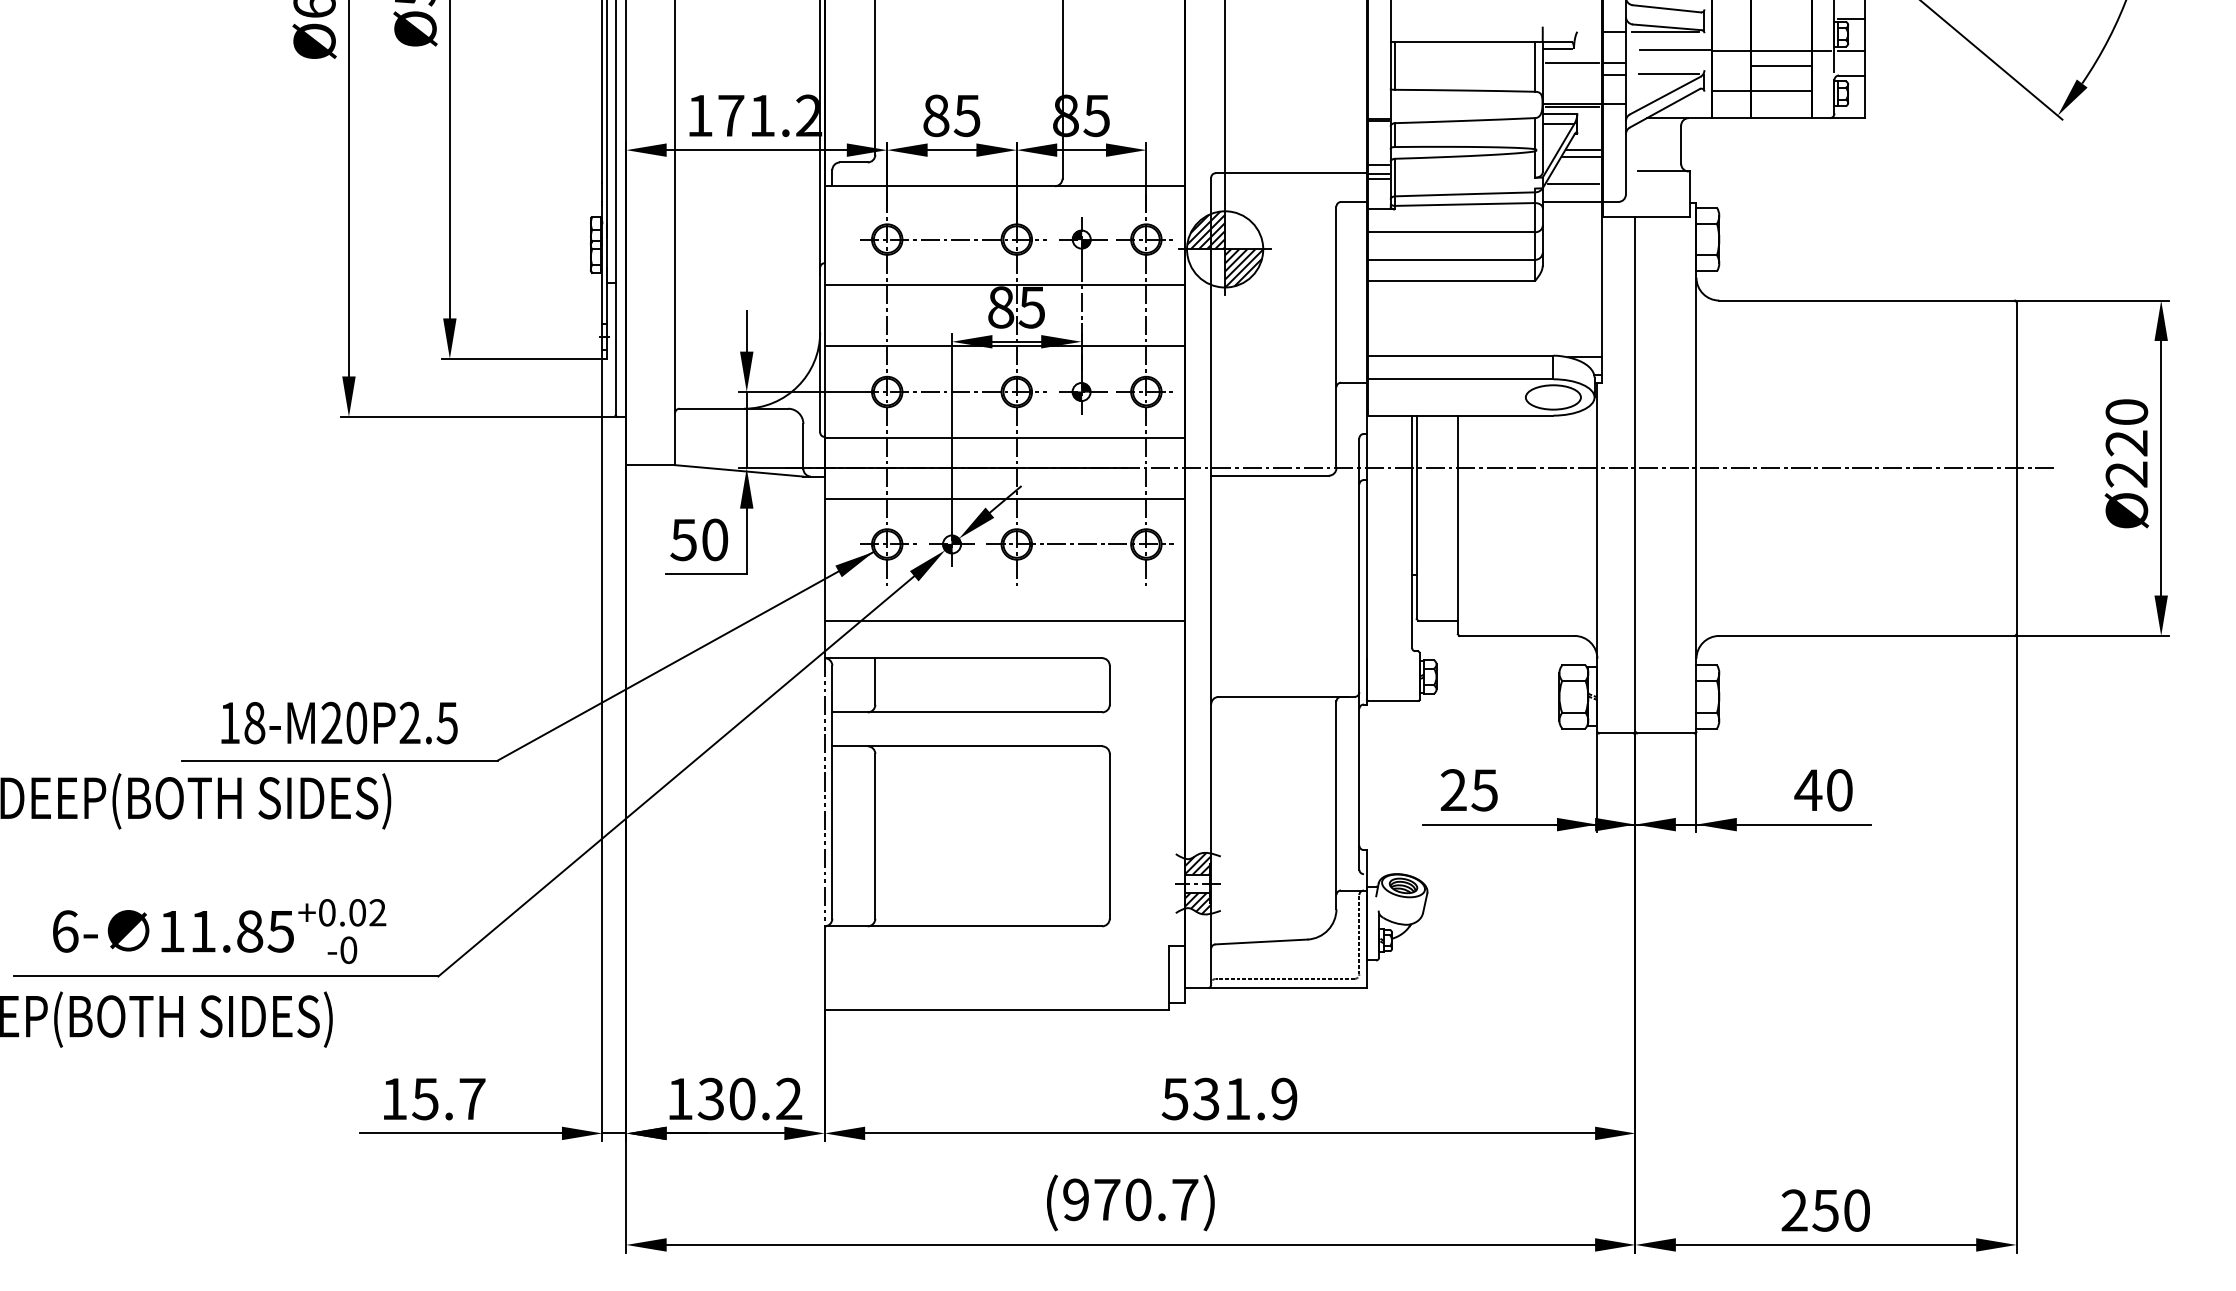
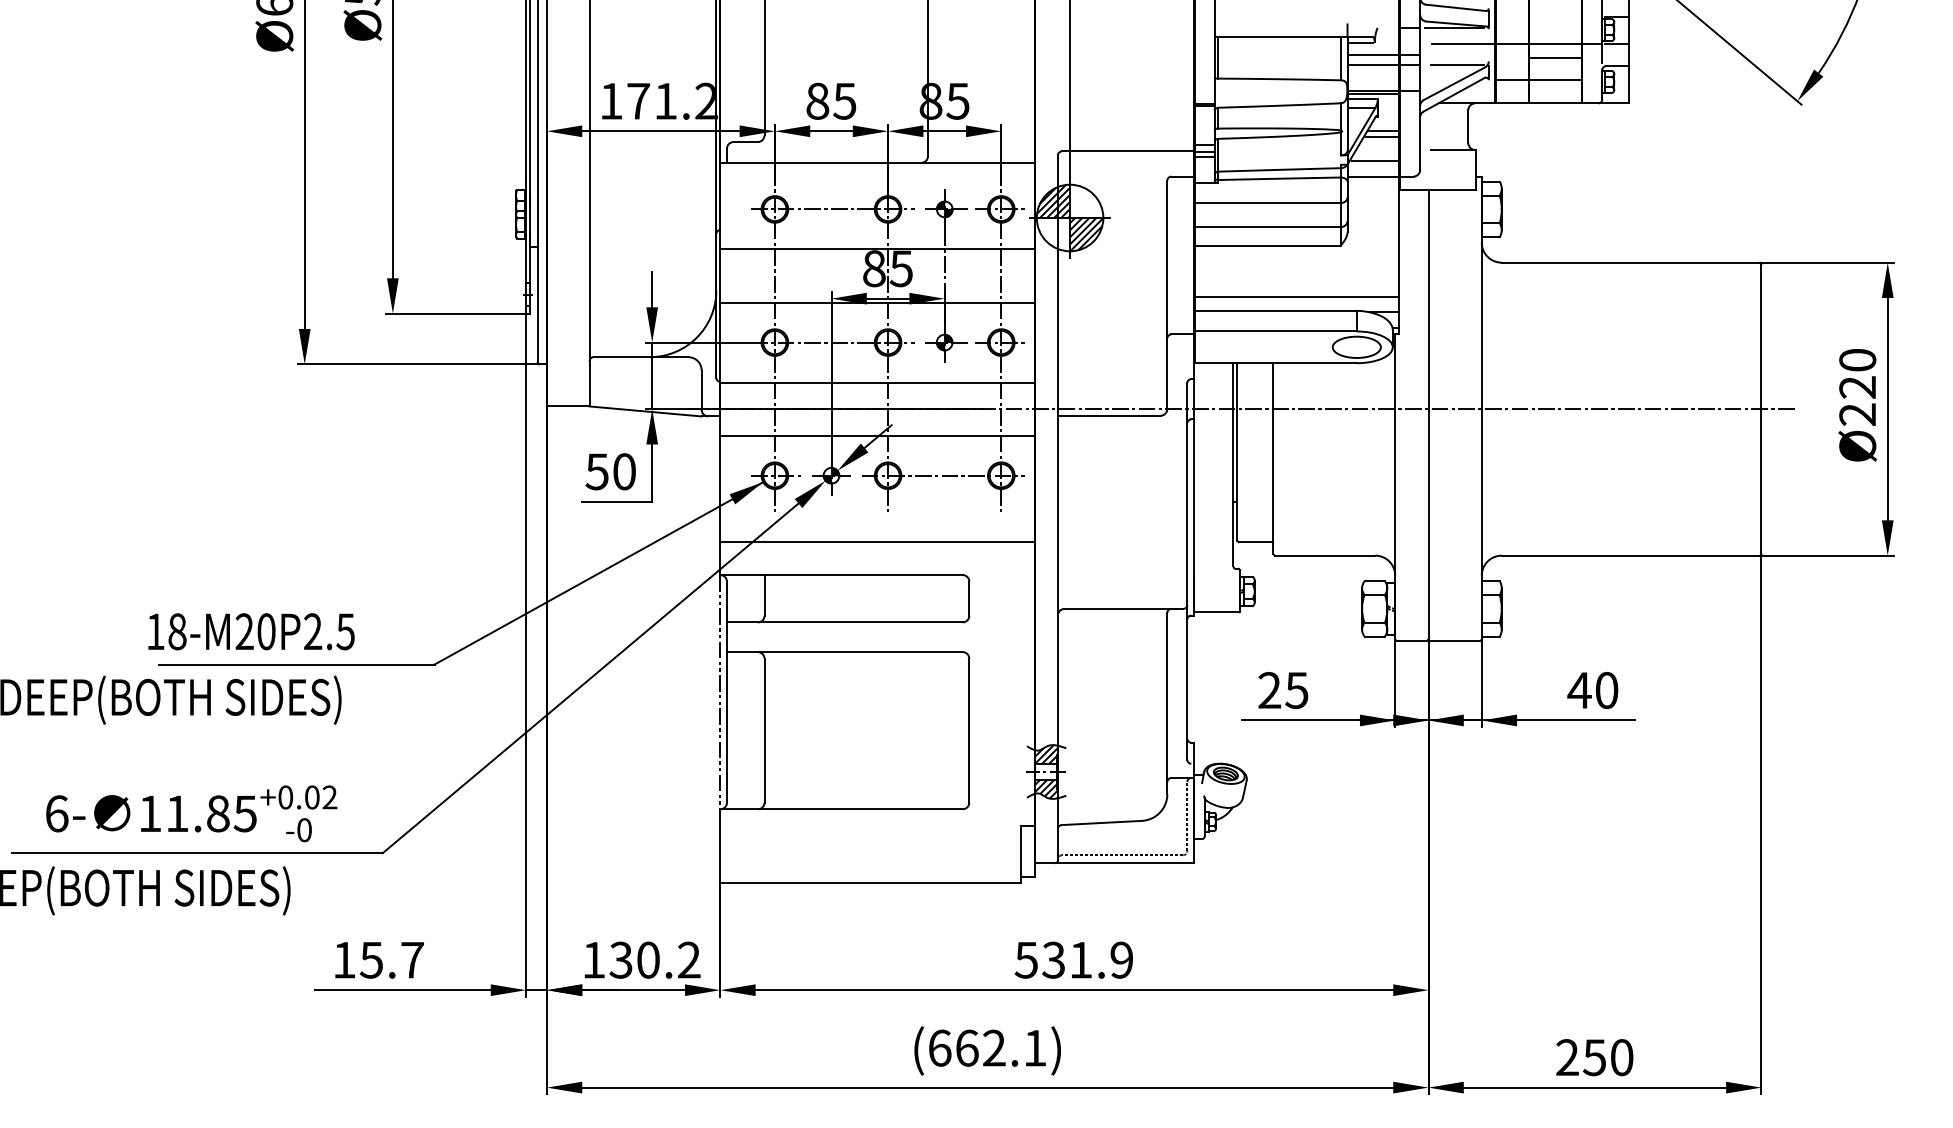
line: (1572, 74) -> (1373, 65), added
line: (1484, 339) -> (1296, 296), added
text: (339, 722) -> (251, 631), moved
text: (1130, 1199) -> (987, 1047), (970.7) -> (662.1)

